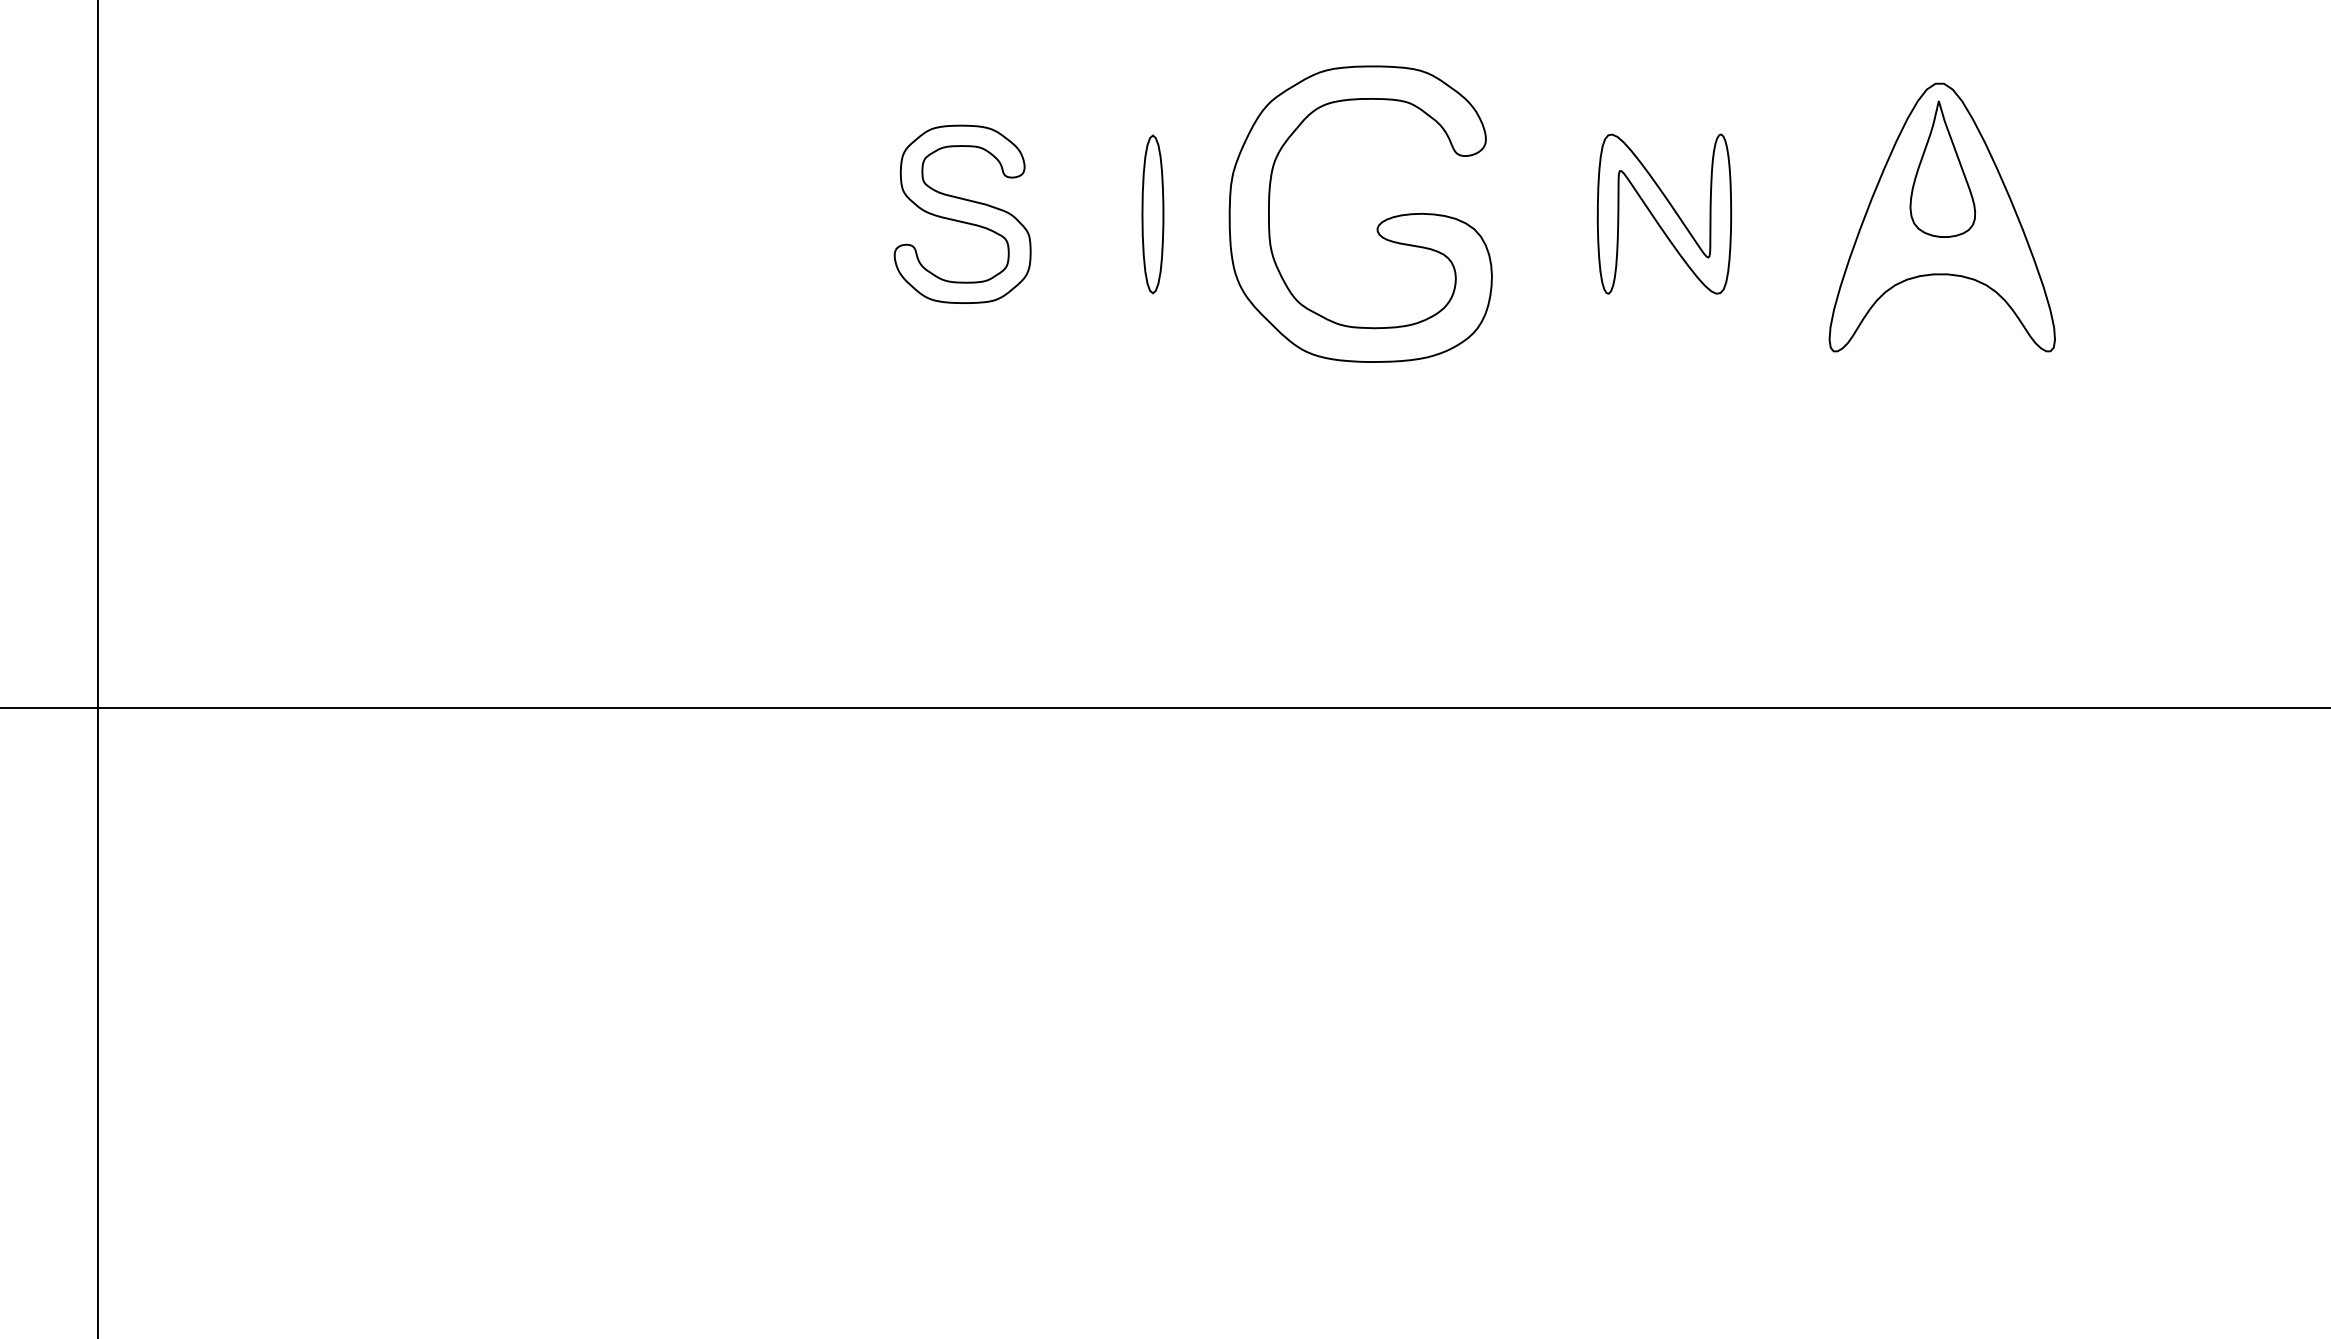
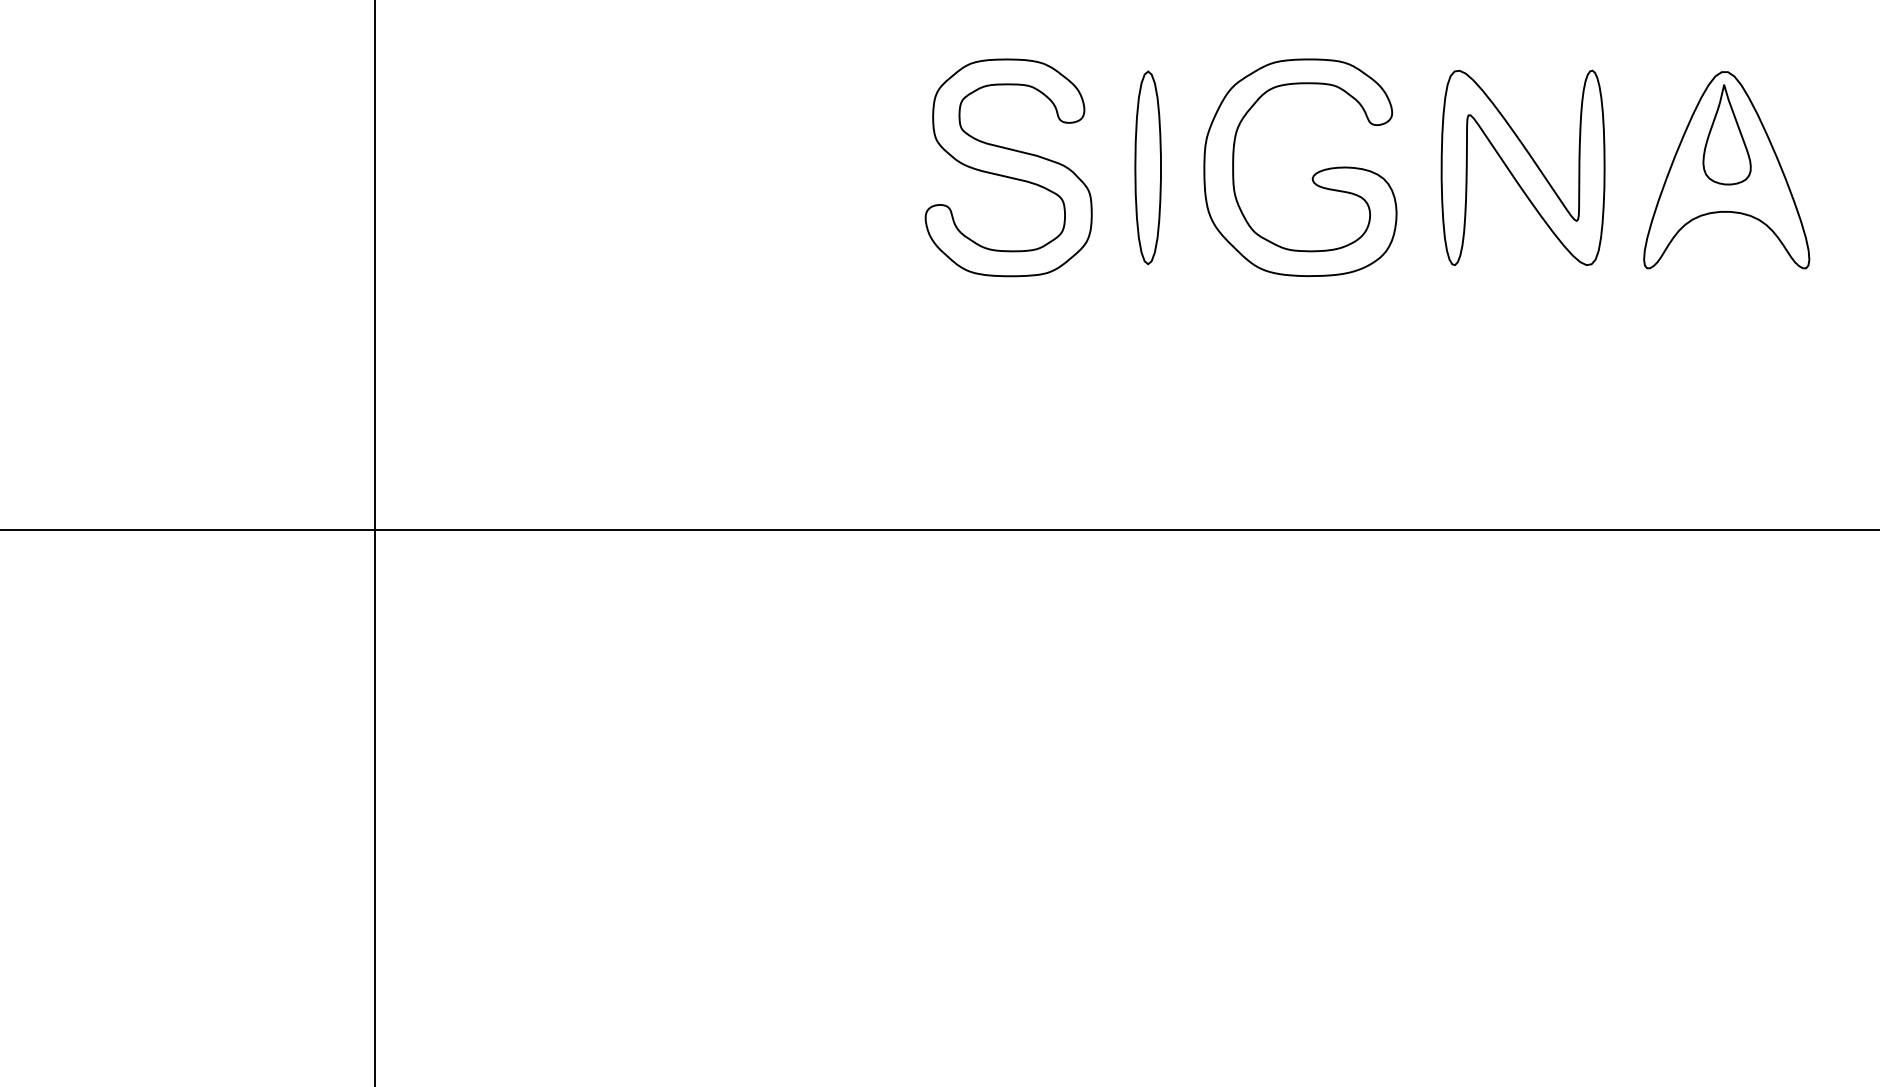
part: (962, 213) -> (1008, 167), size x1.67
part: (1152, 213) -> (1147, 167), size x1.67
part: (1663, 213) -> (1522, 167), size x1.67

